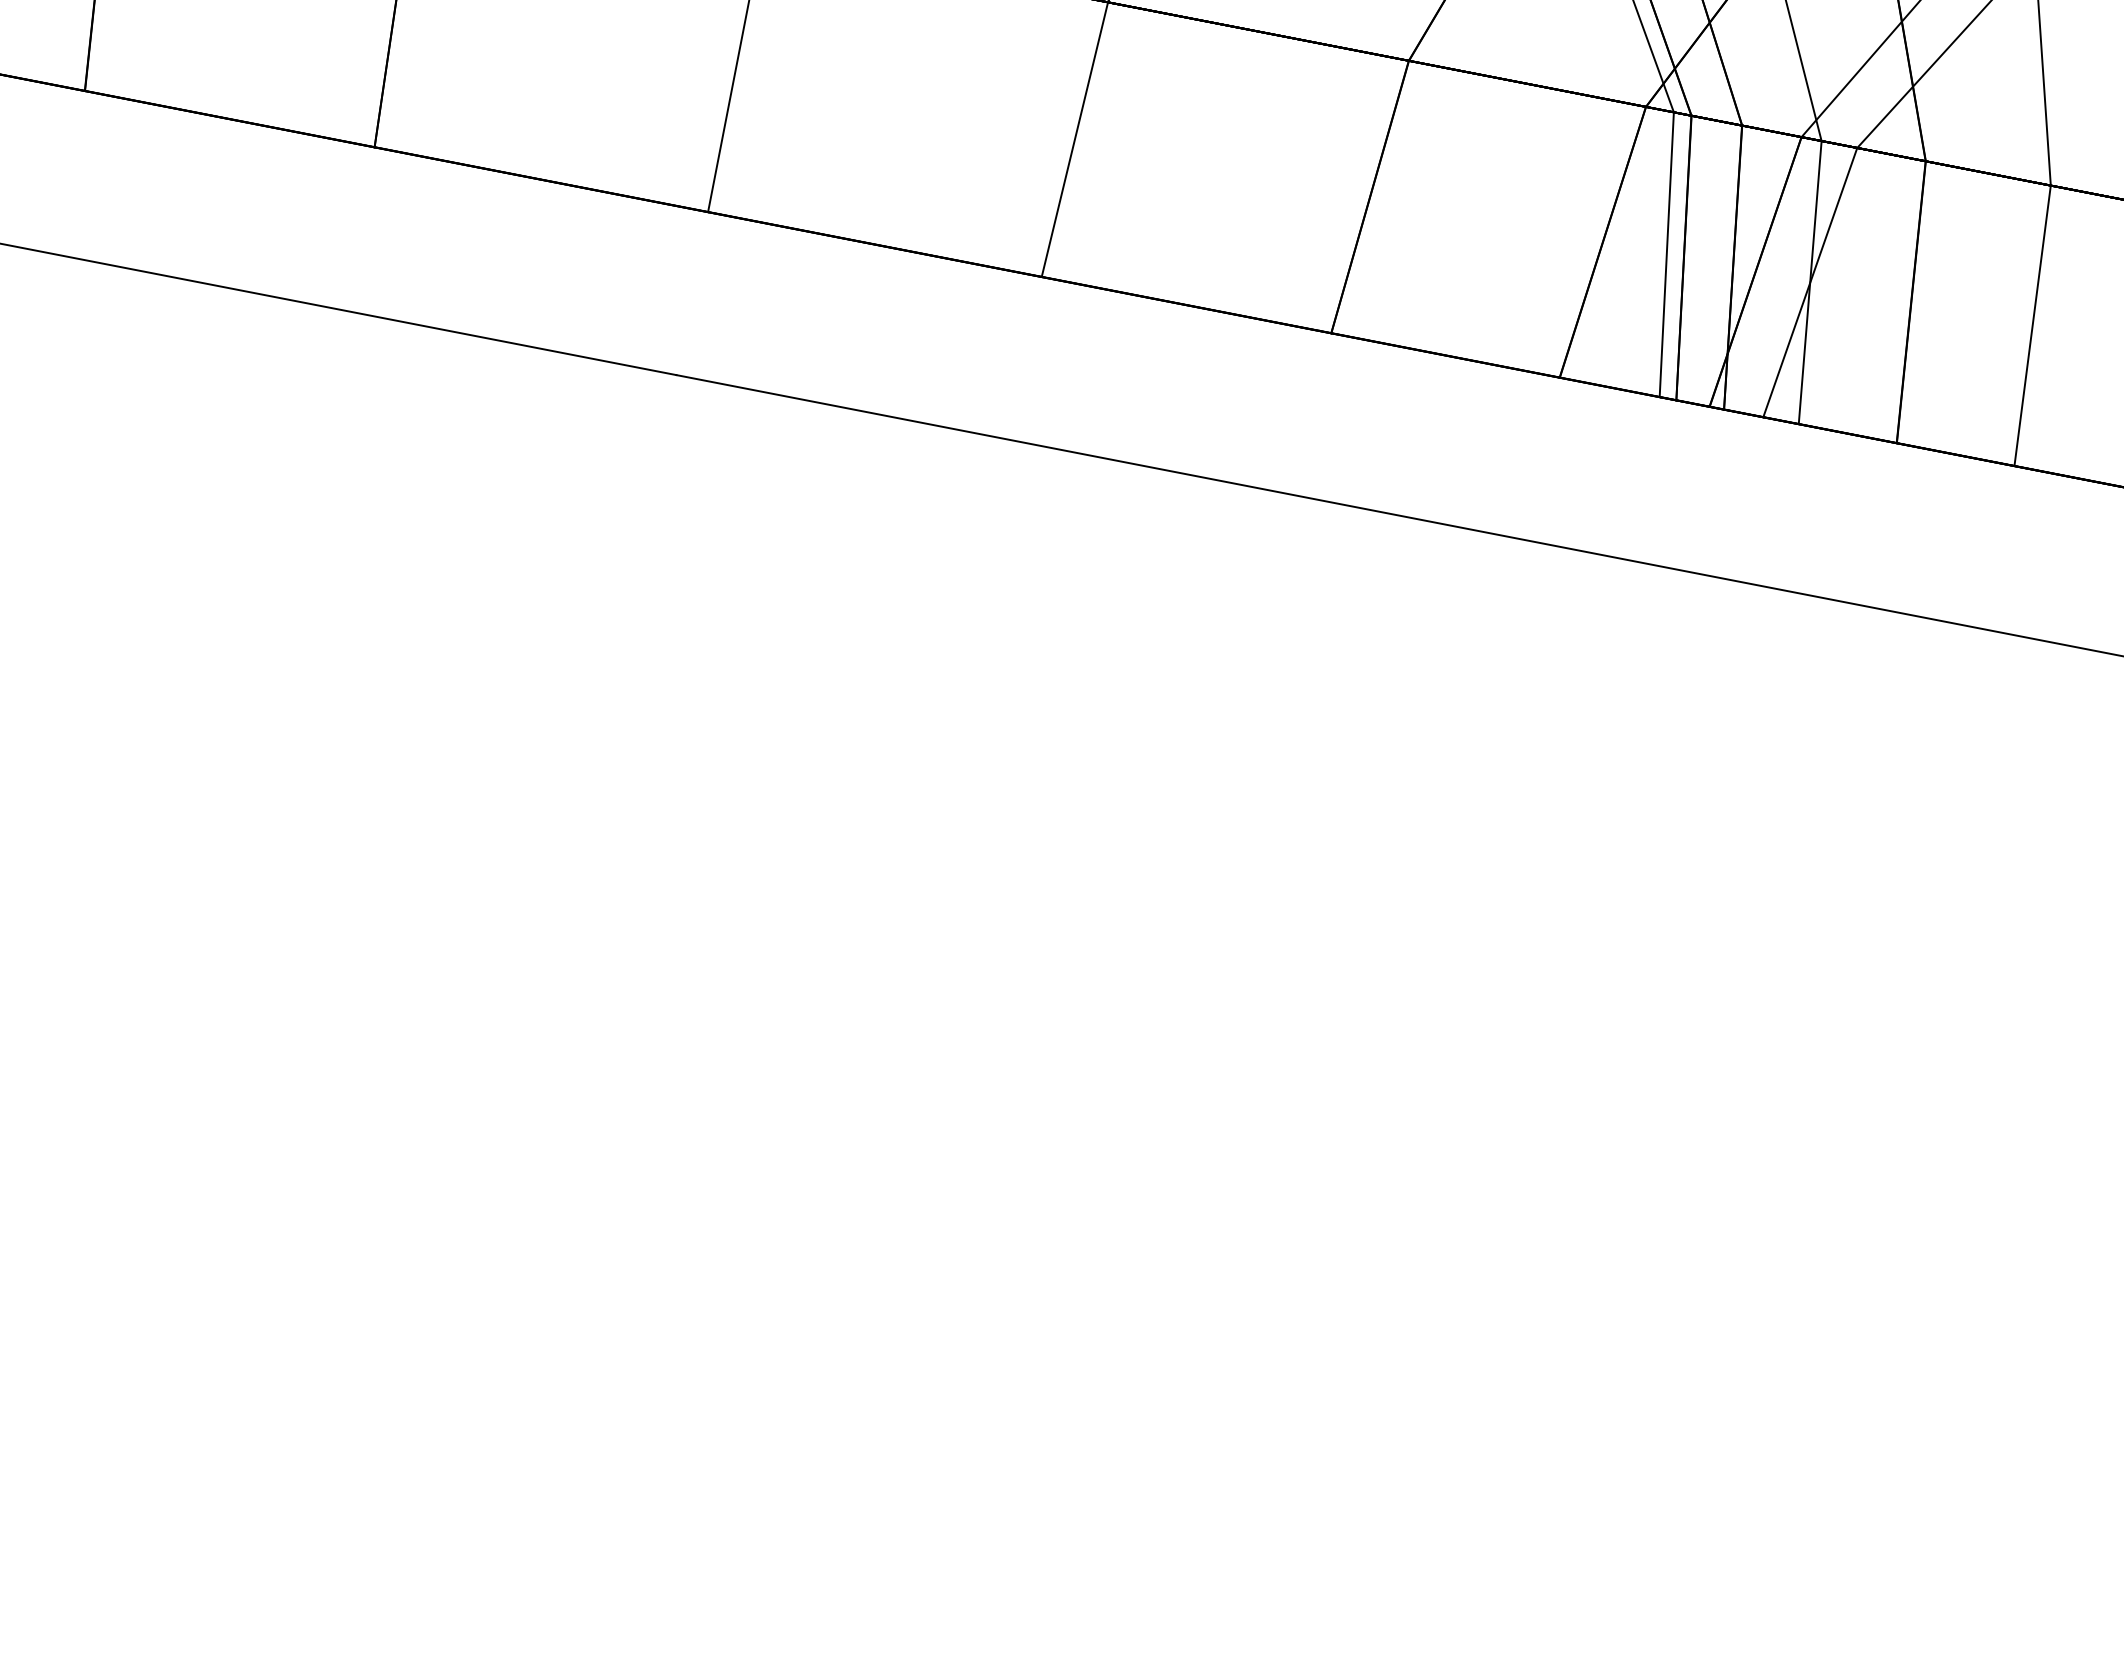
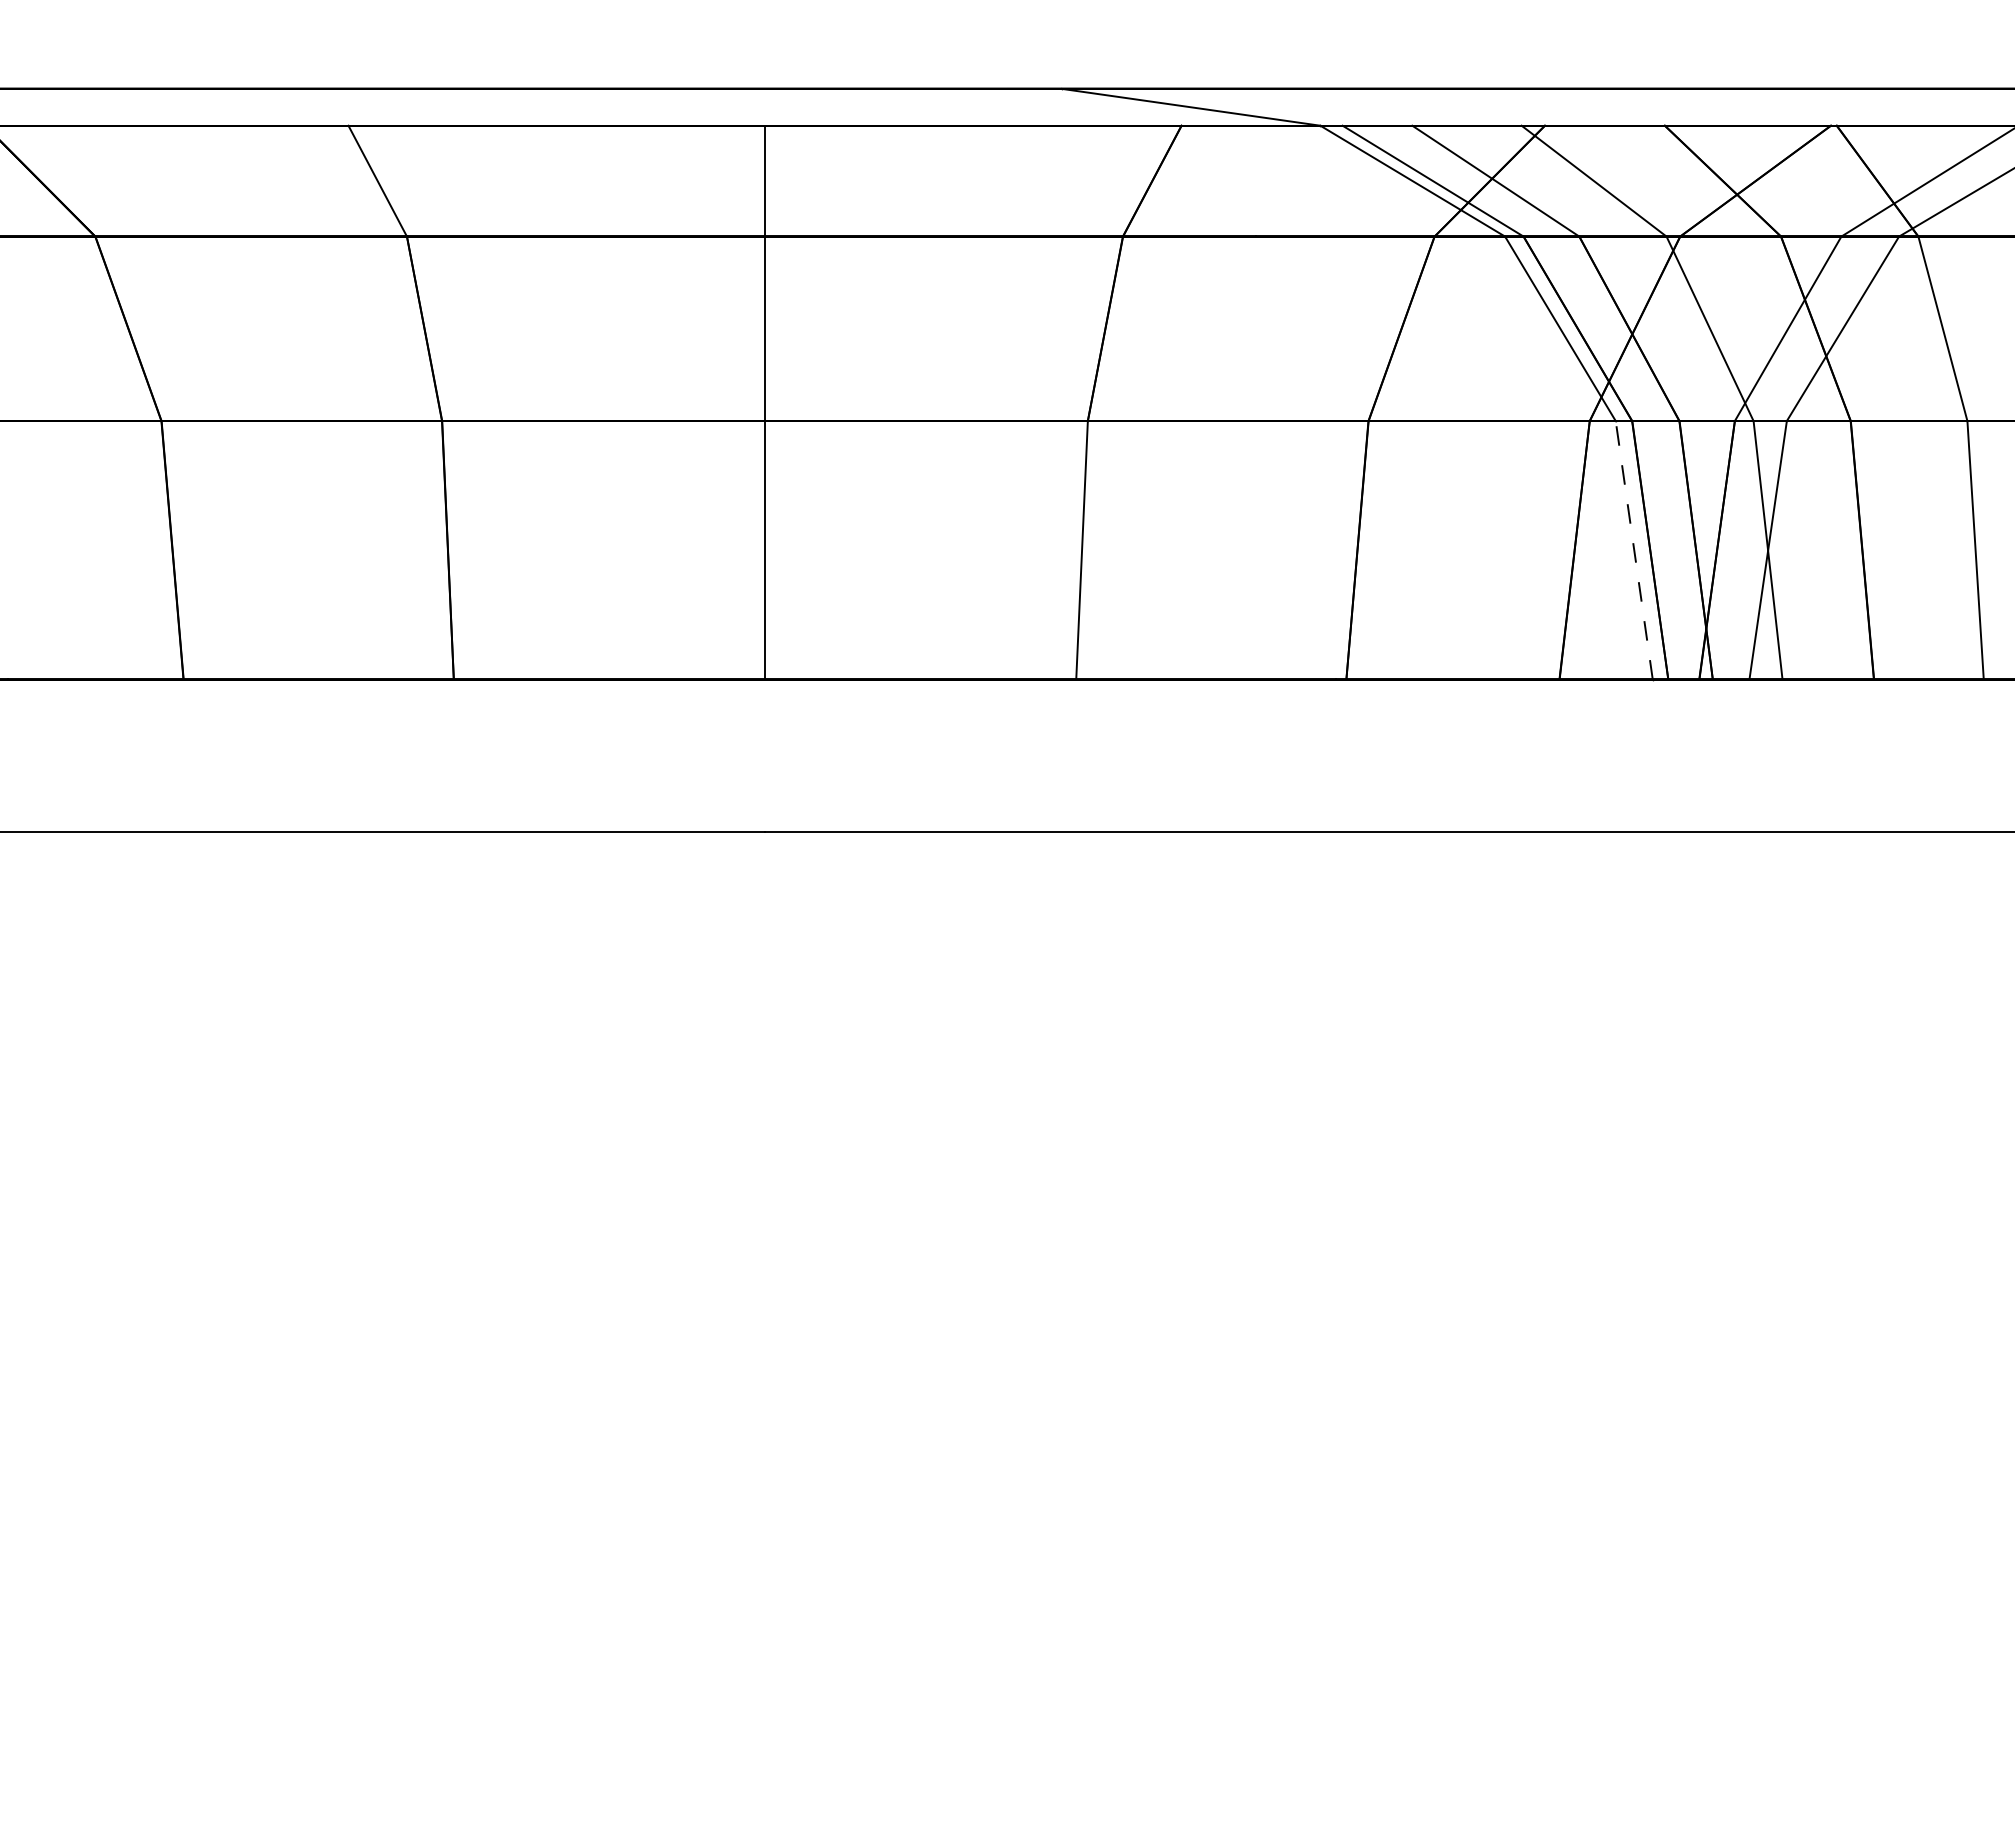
line: (1667, 254) -> (1634, 550), solid -> dashed

